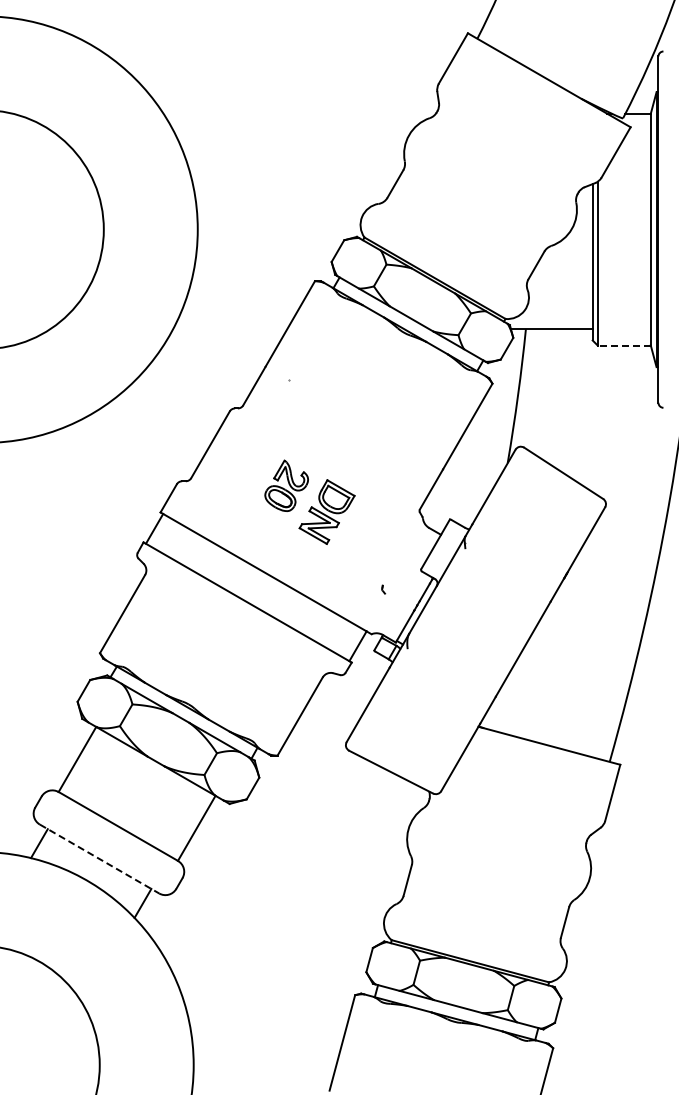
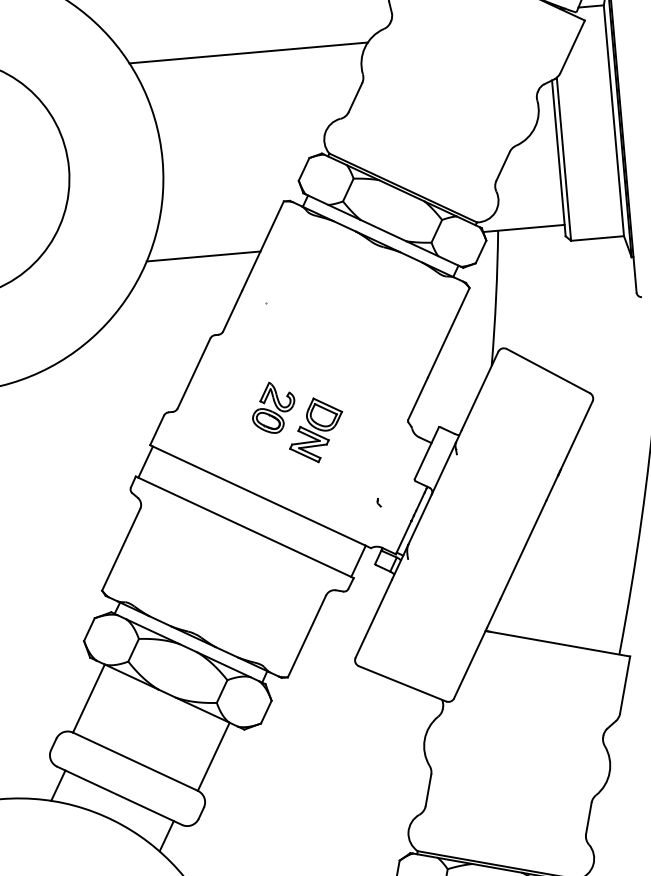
line: (292, 130) -> (248, 53), added
line: (230, 329) -> (203, 256), added
line: (624, 345) -> (597, 238), dashed -> solid
line: (99, 859) -> (119, 796), dashed -> solid

